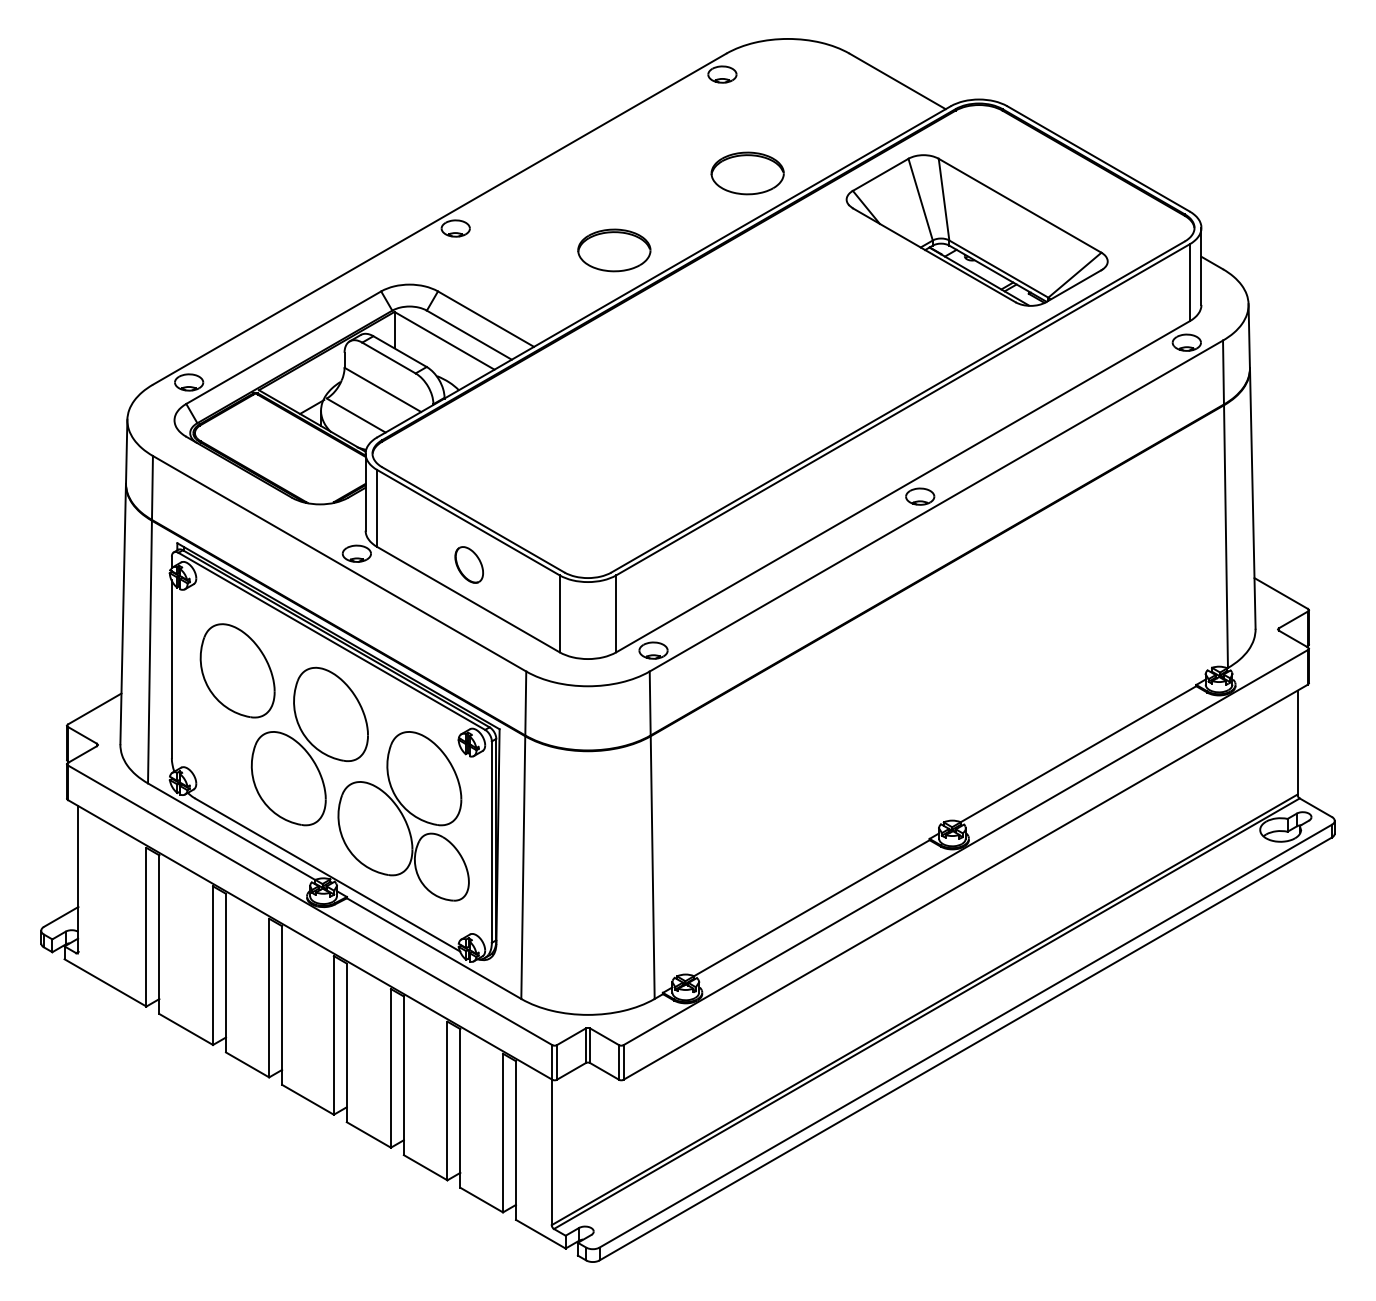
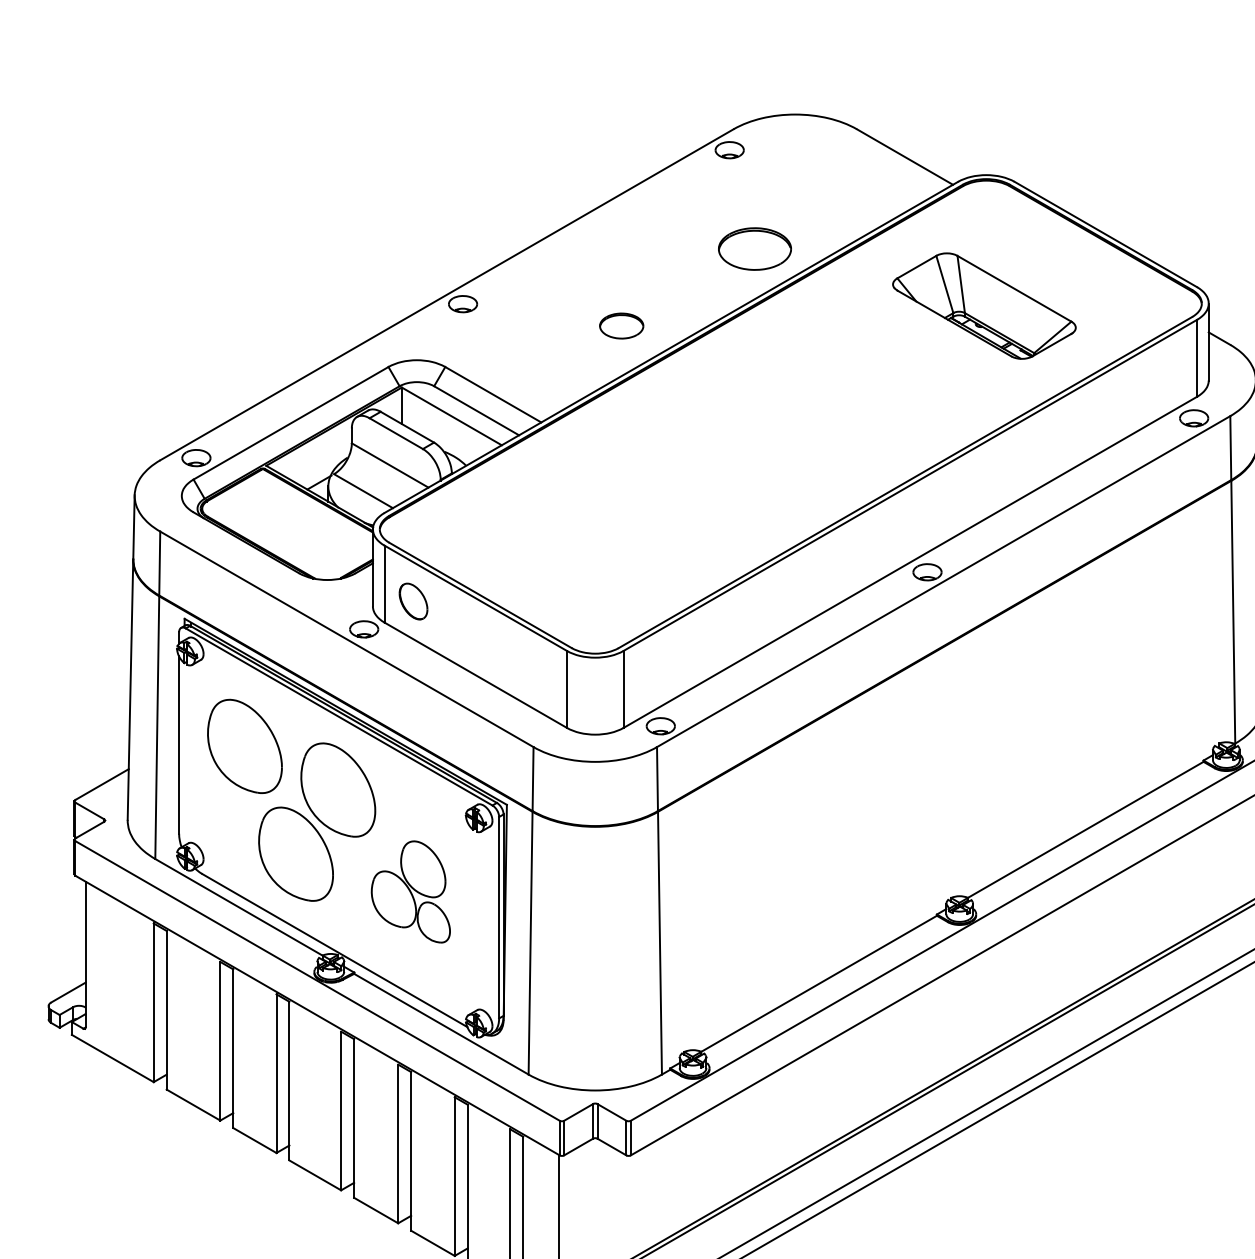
part: (976, 230) -> (983, 306), size x0.7
part: (614, 250) -> (621, 326), size x0.6
part: (468, 564) -> (412, 601), moved
part: (403, 816) -> (410, 892), size x0.6

